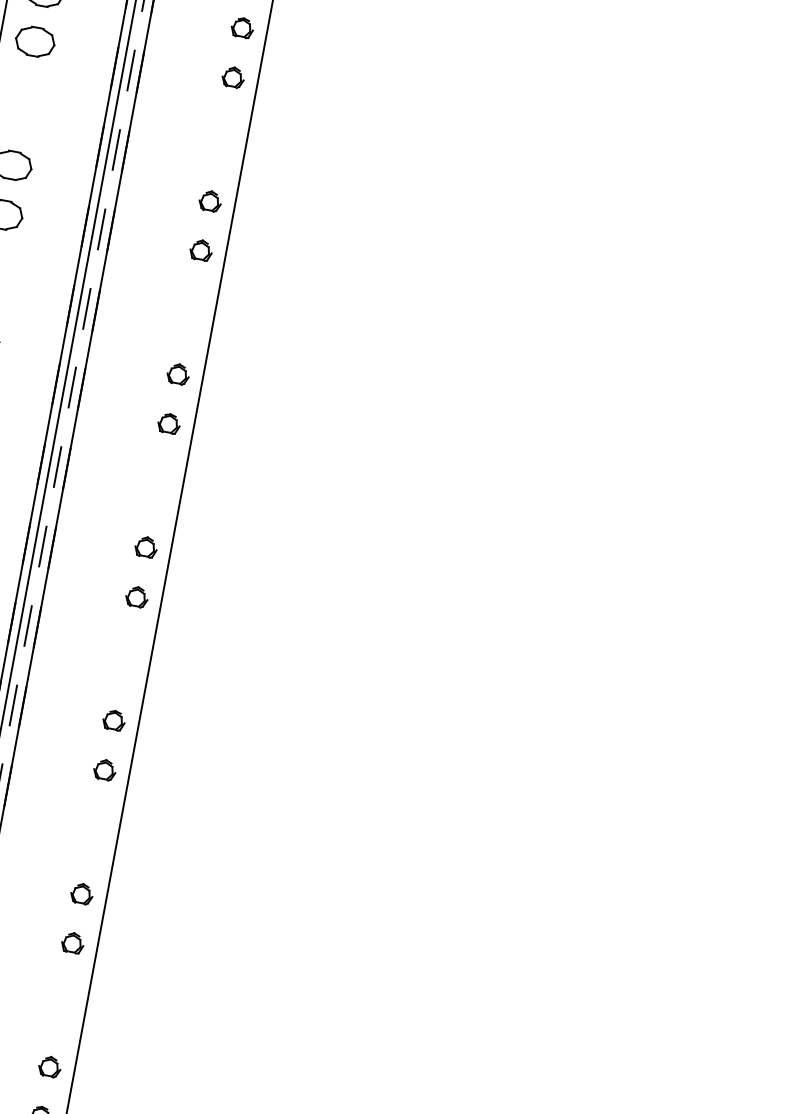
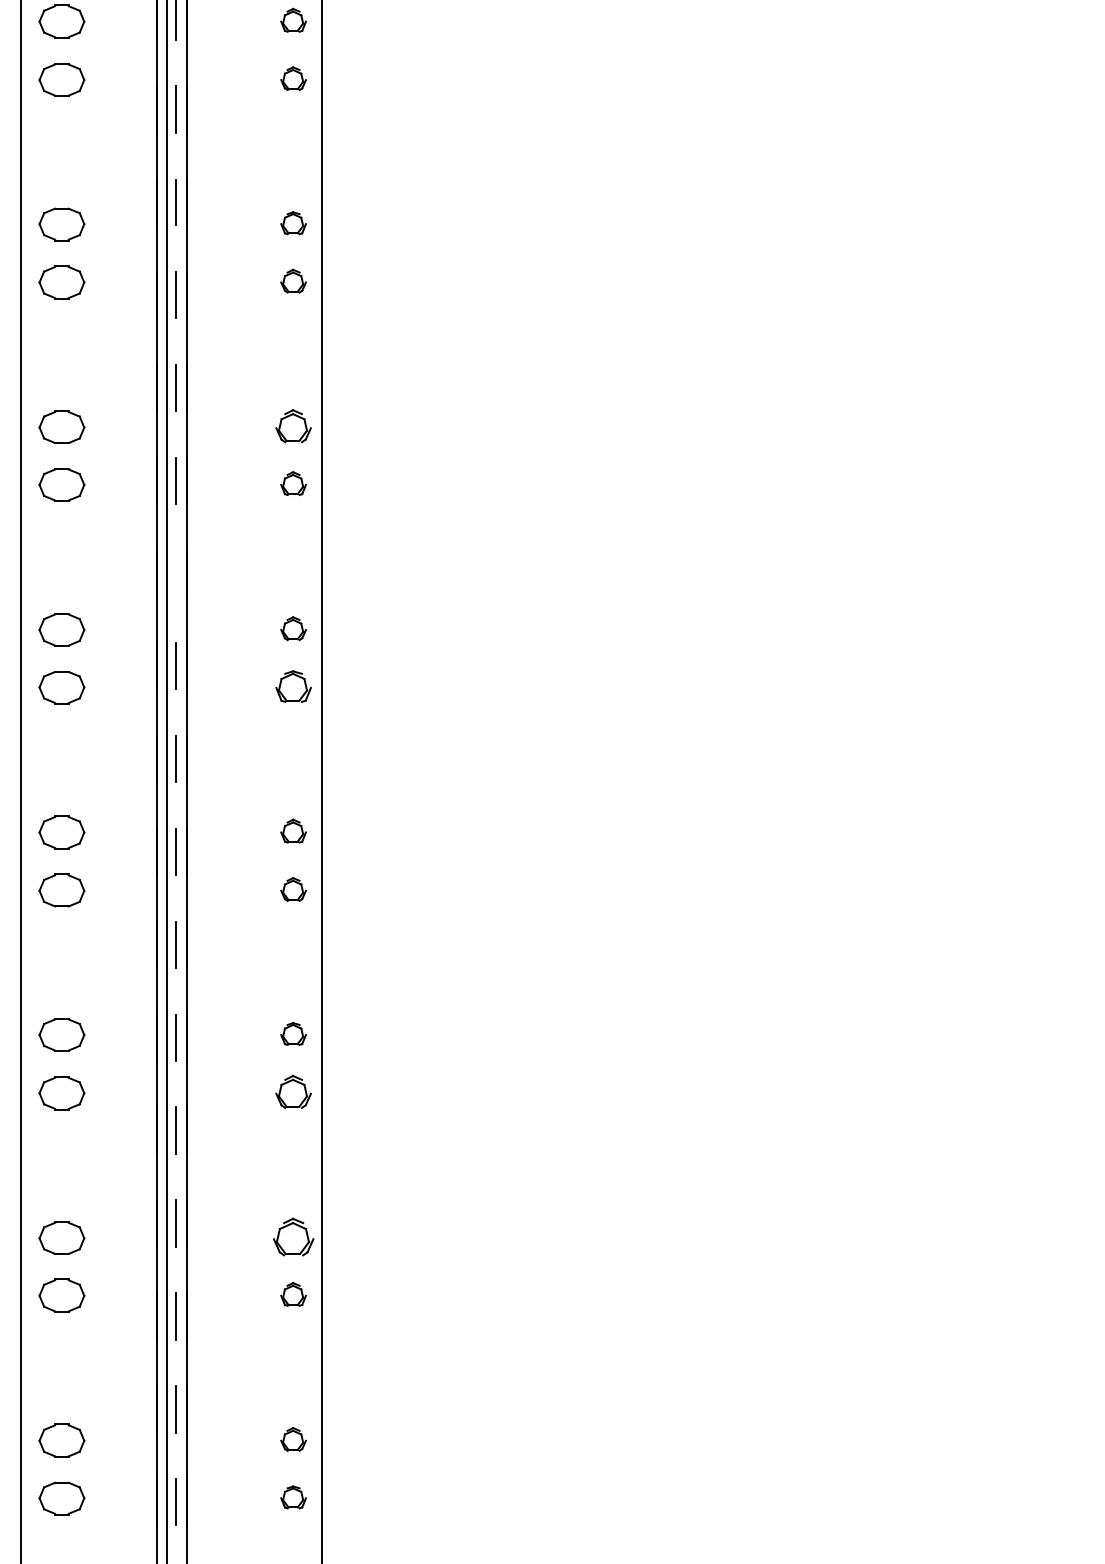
part: (210, 200) -> (293, 425), size x1.4
line: (87, 308) -> (176, 573), removed
part: (169, 423) -> (293, 686), size x1.4
part: (104, 769) -> (293, 1091), size x1.4
part: (82, 893) -> (293, 1236), size x1.6

